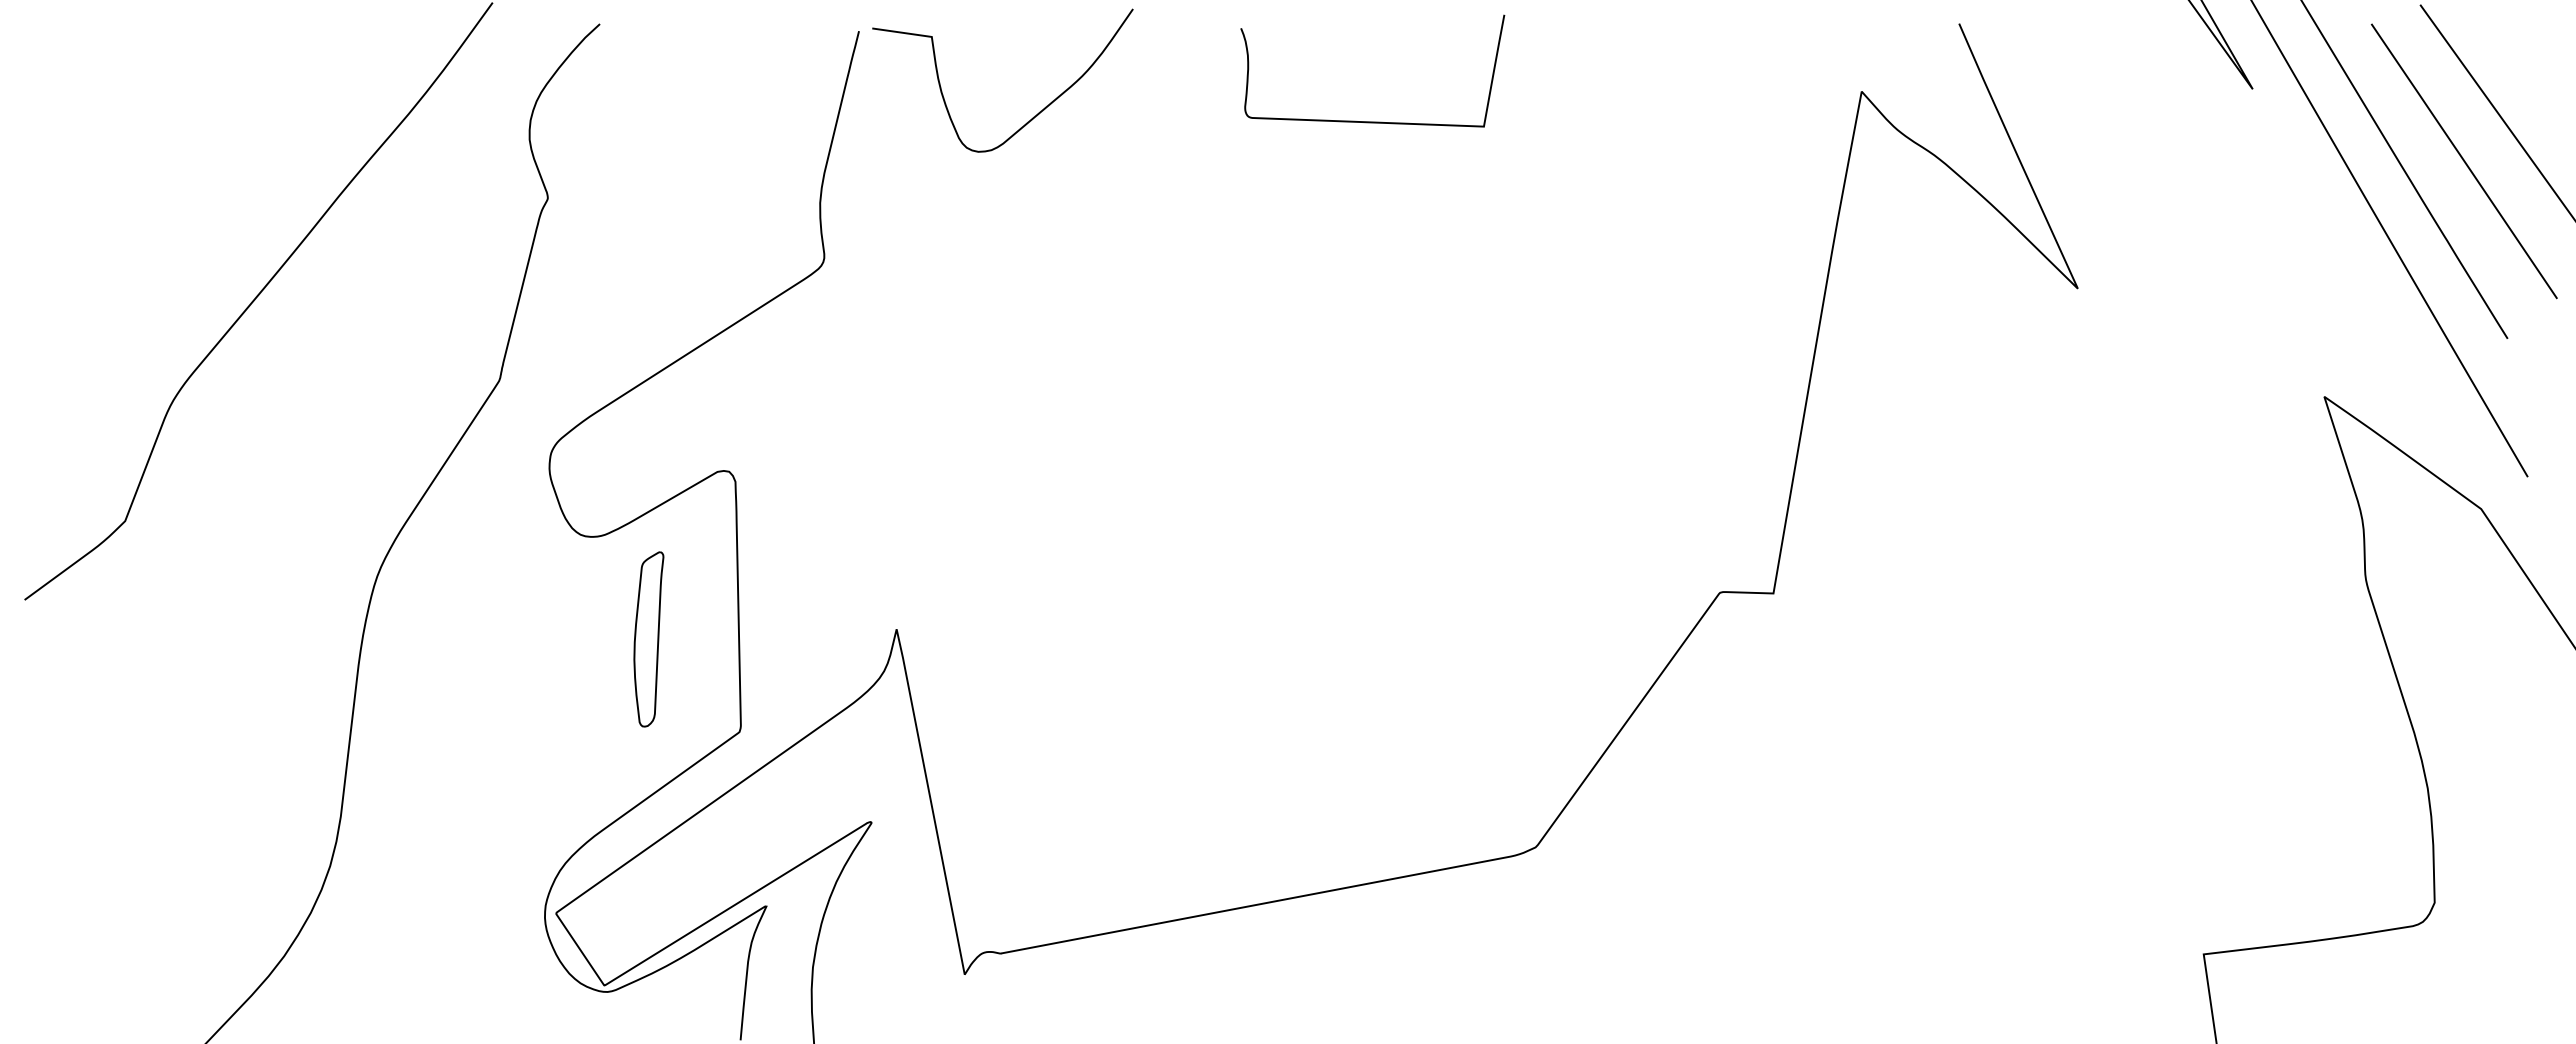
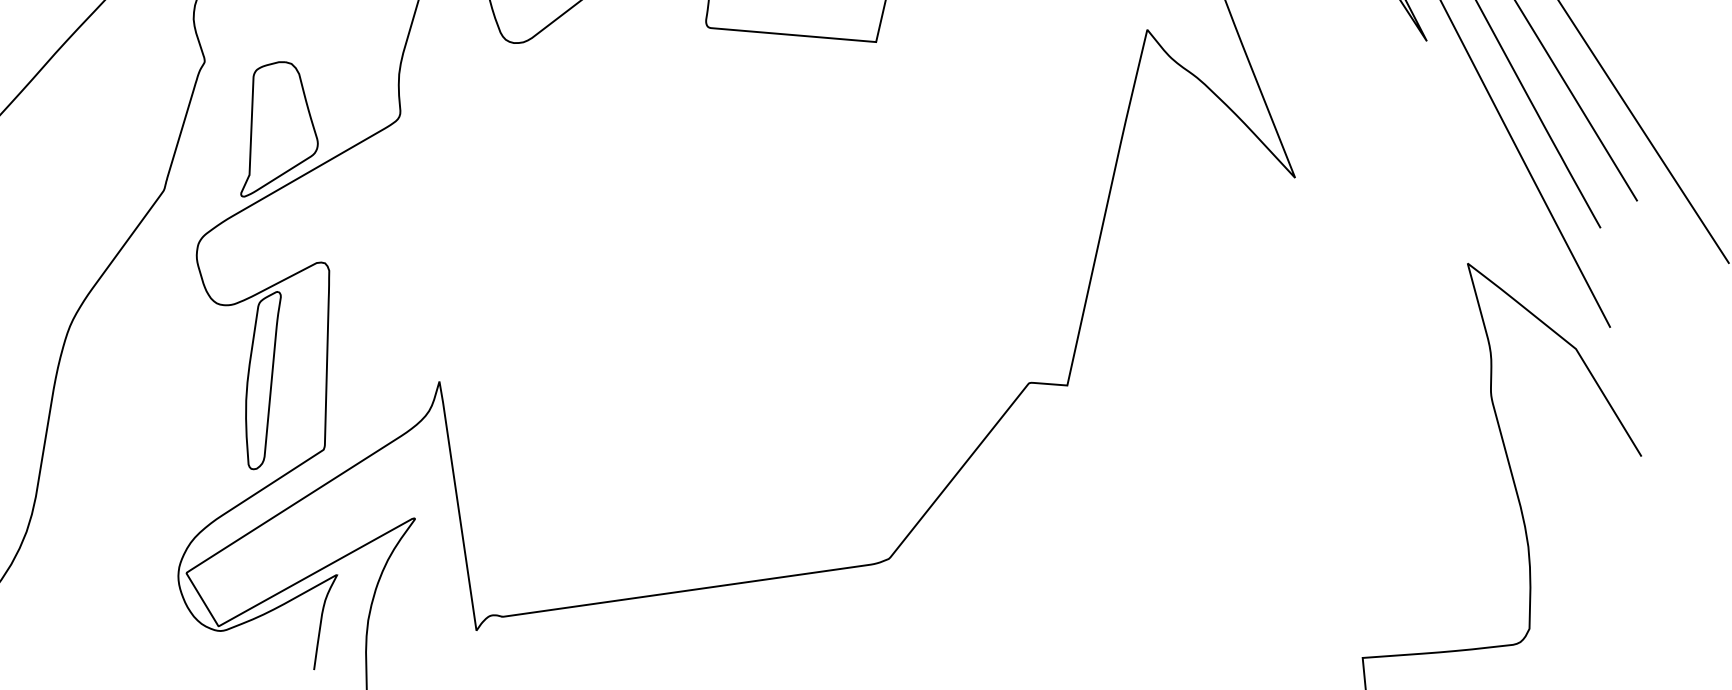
part: (659, 288) -> (281, 129), added
part: (648, 639) -> (261, 380), size x1.43

